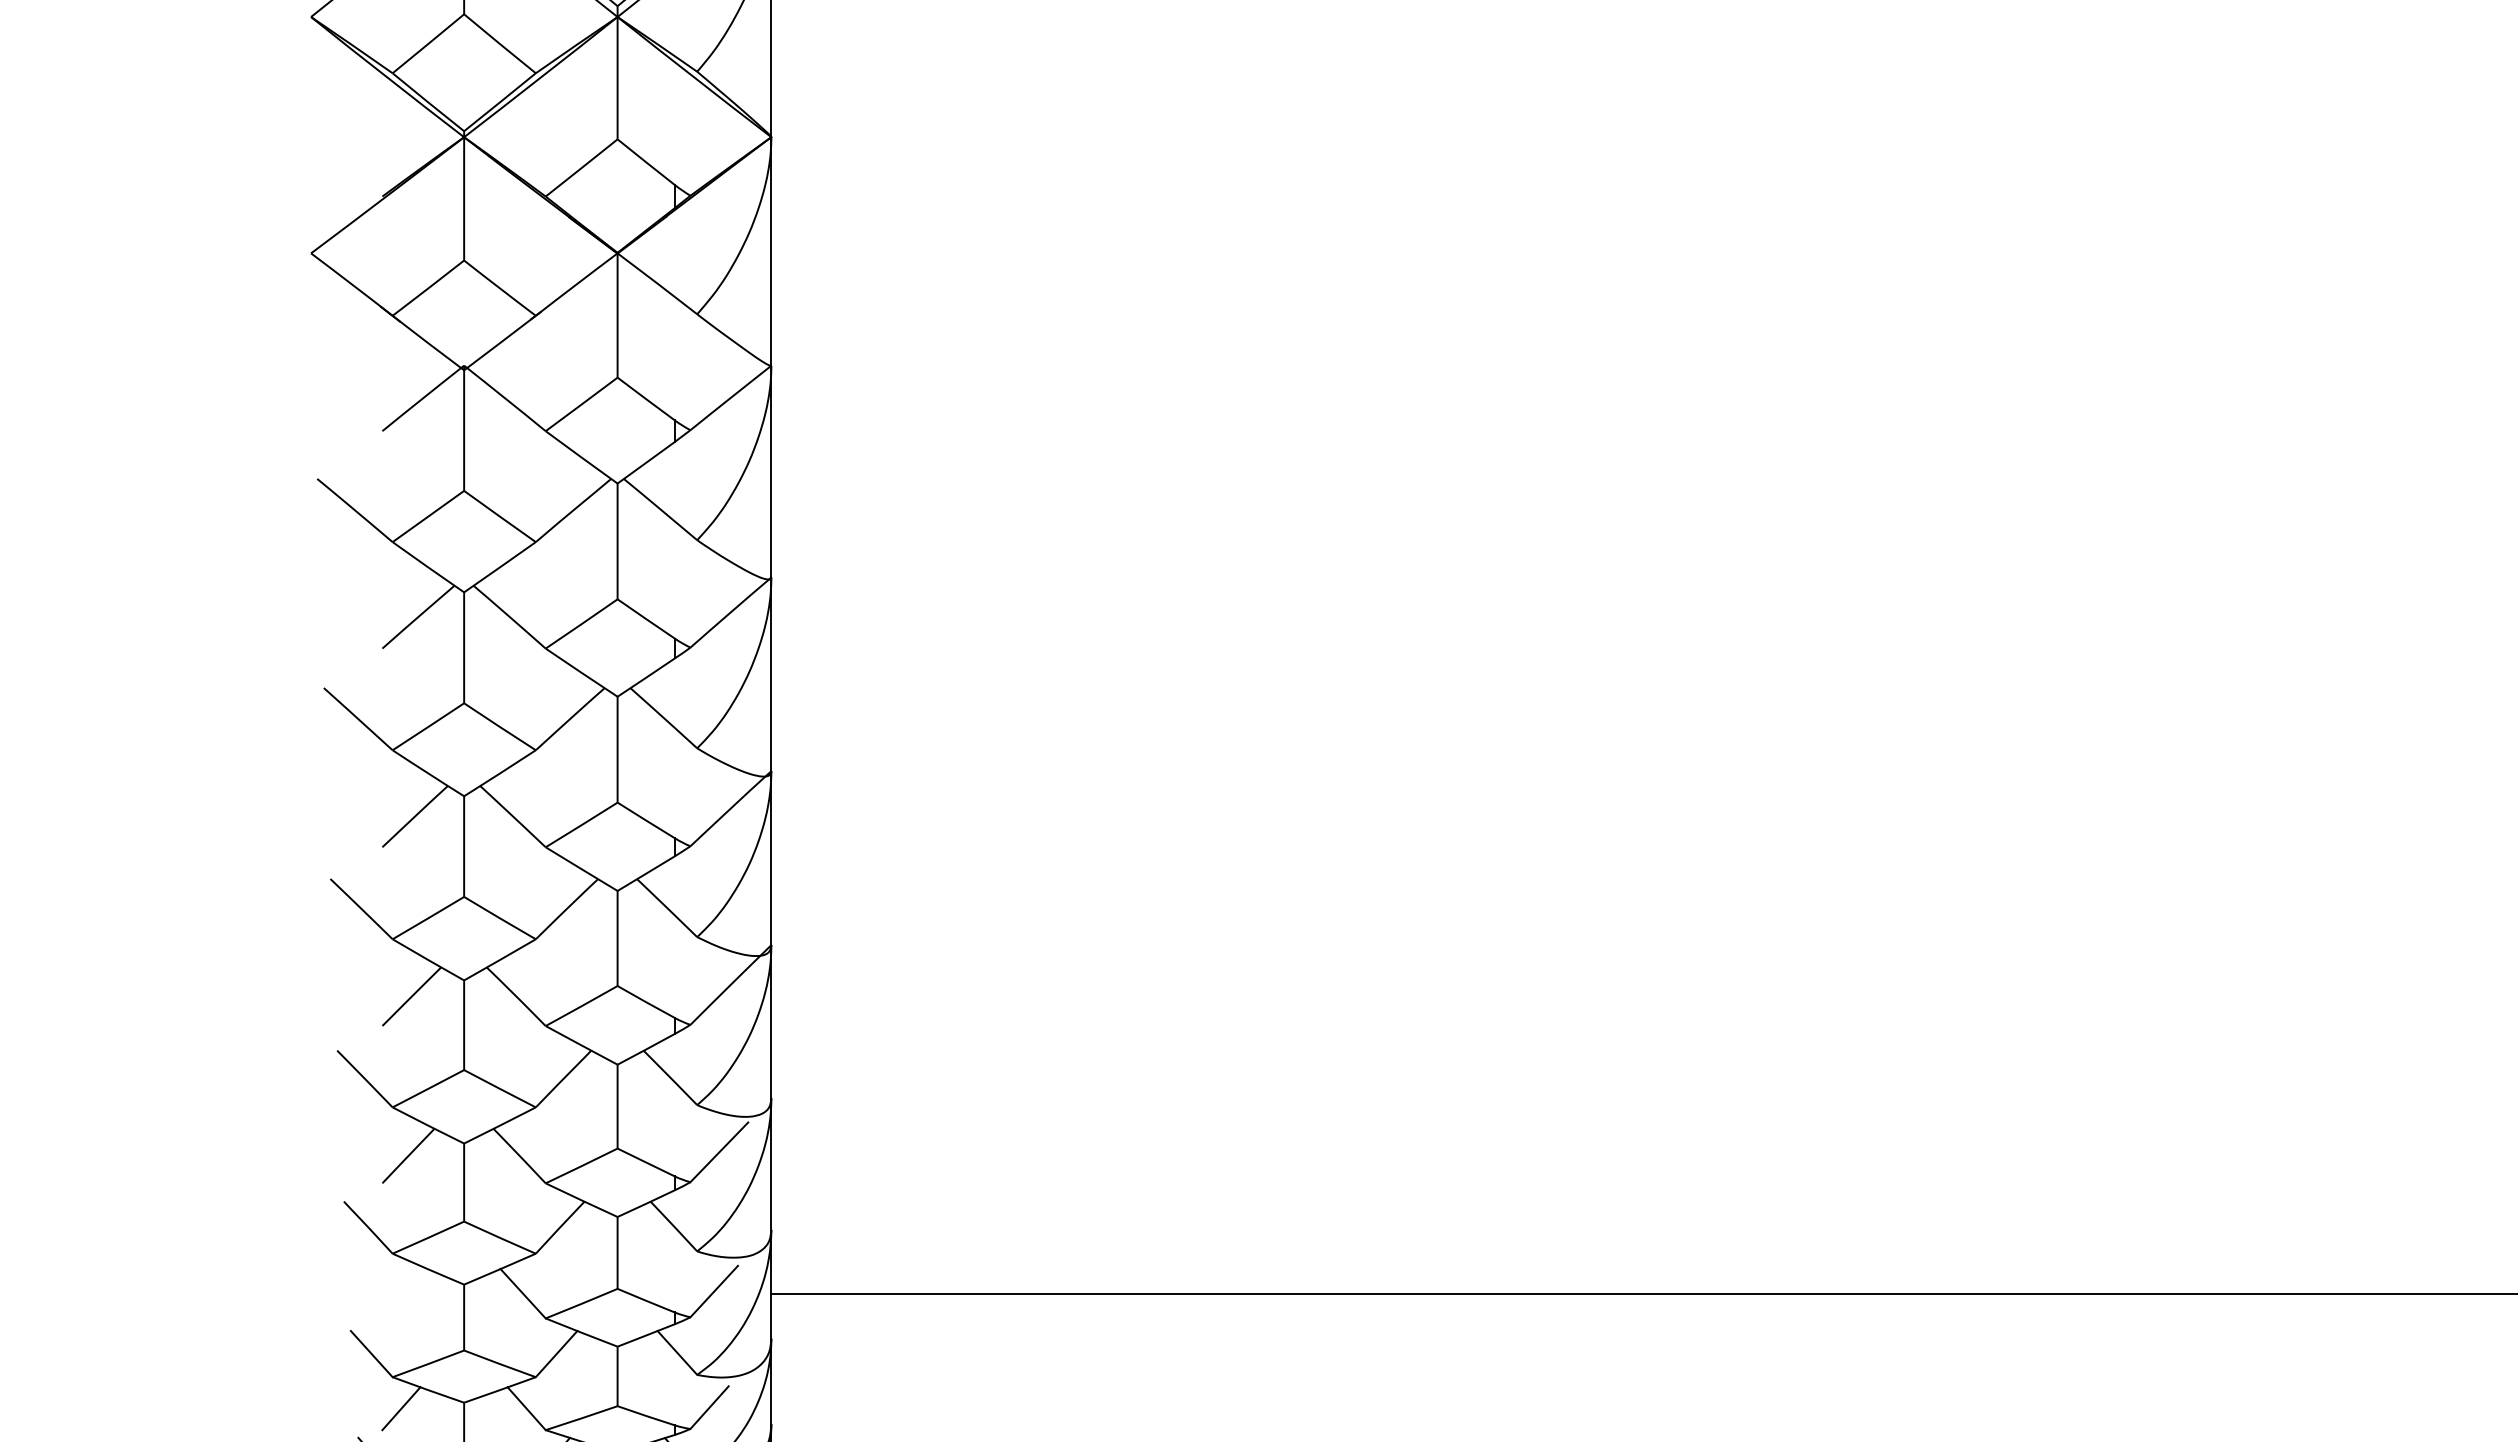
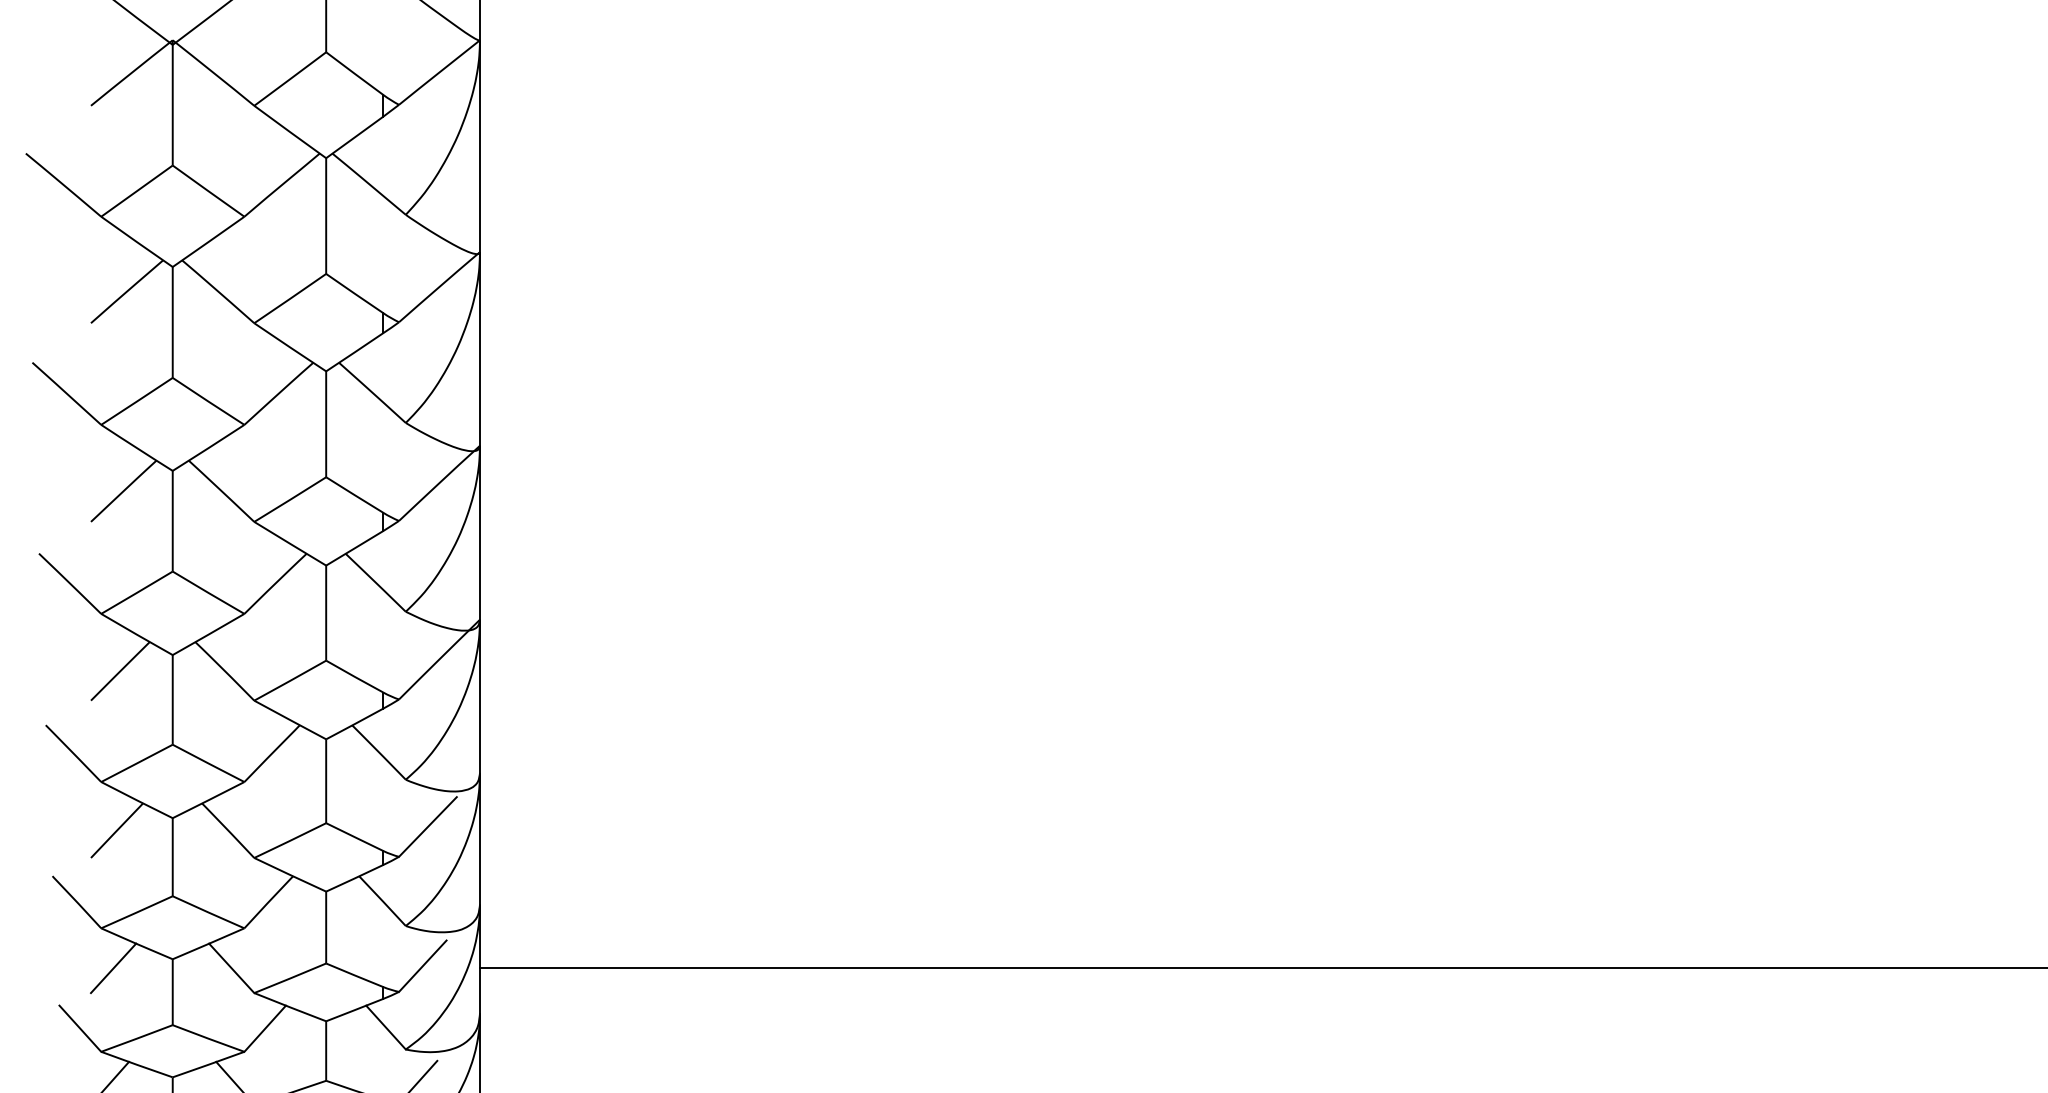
line: (404, 1293) -> (113, 968), added

